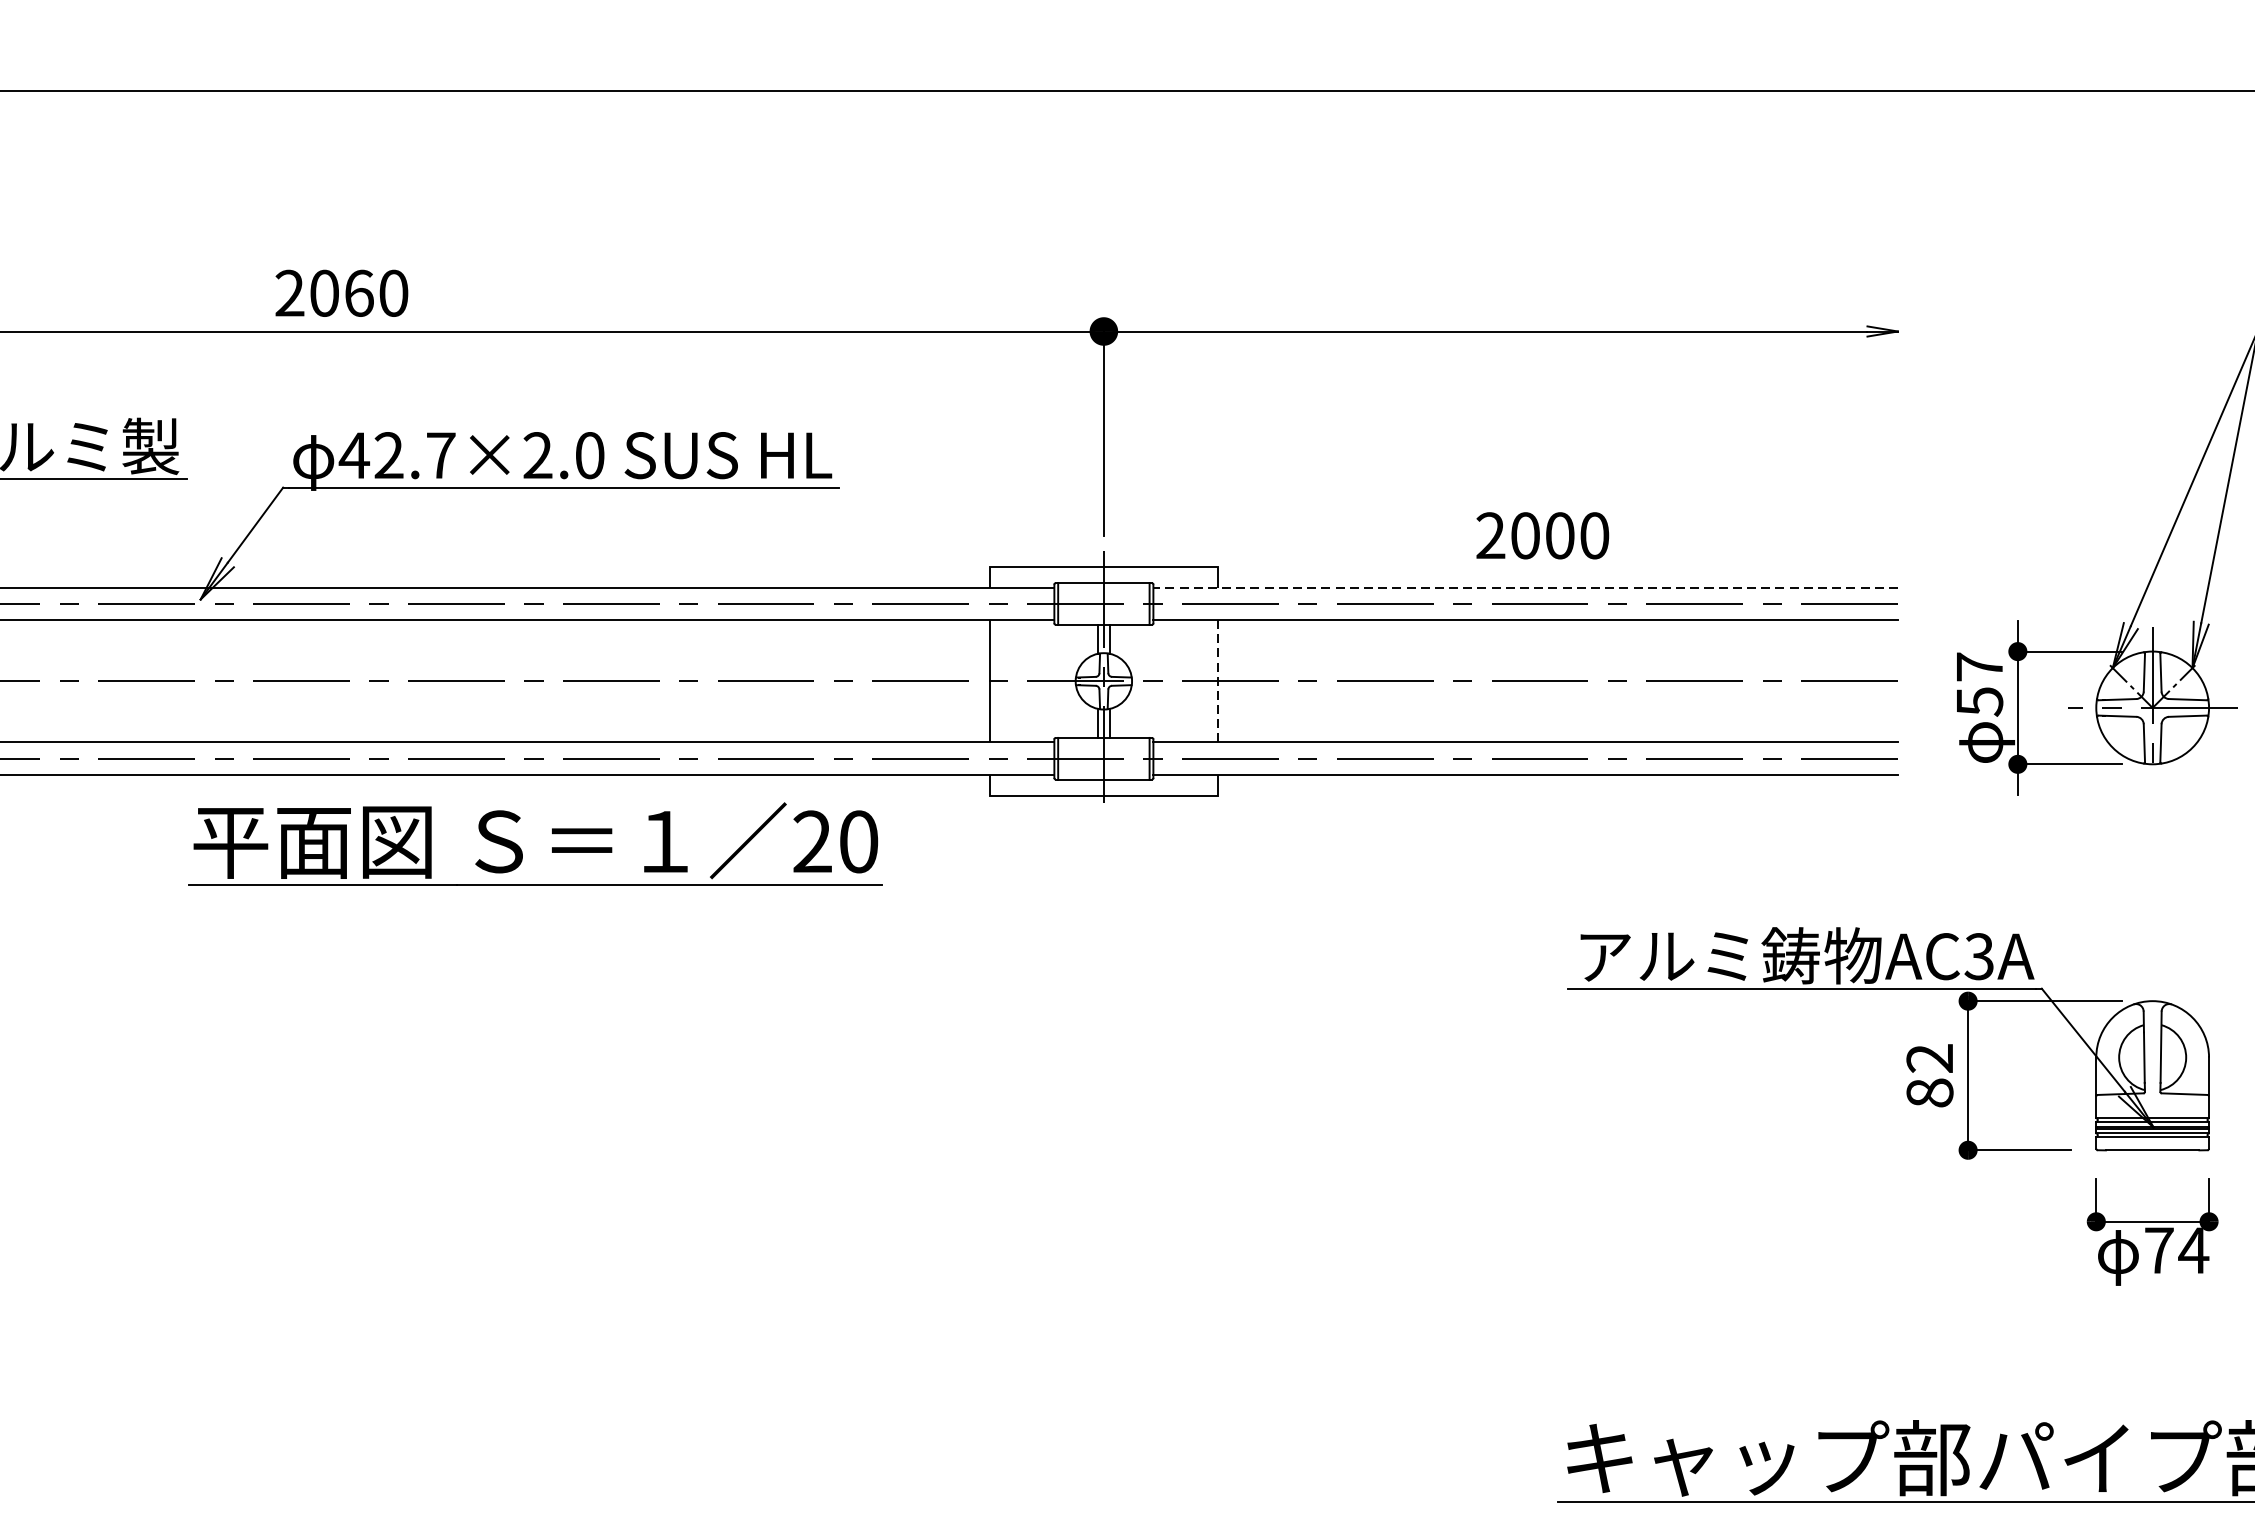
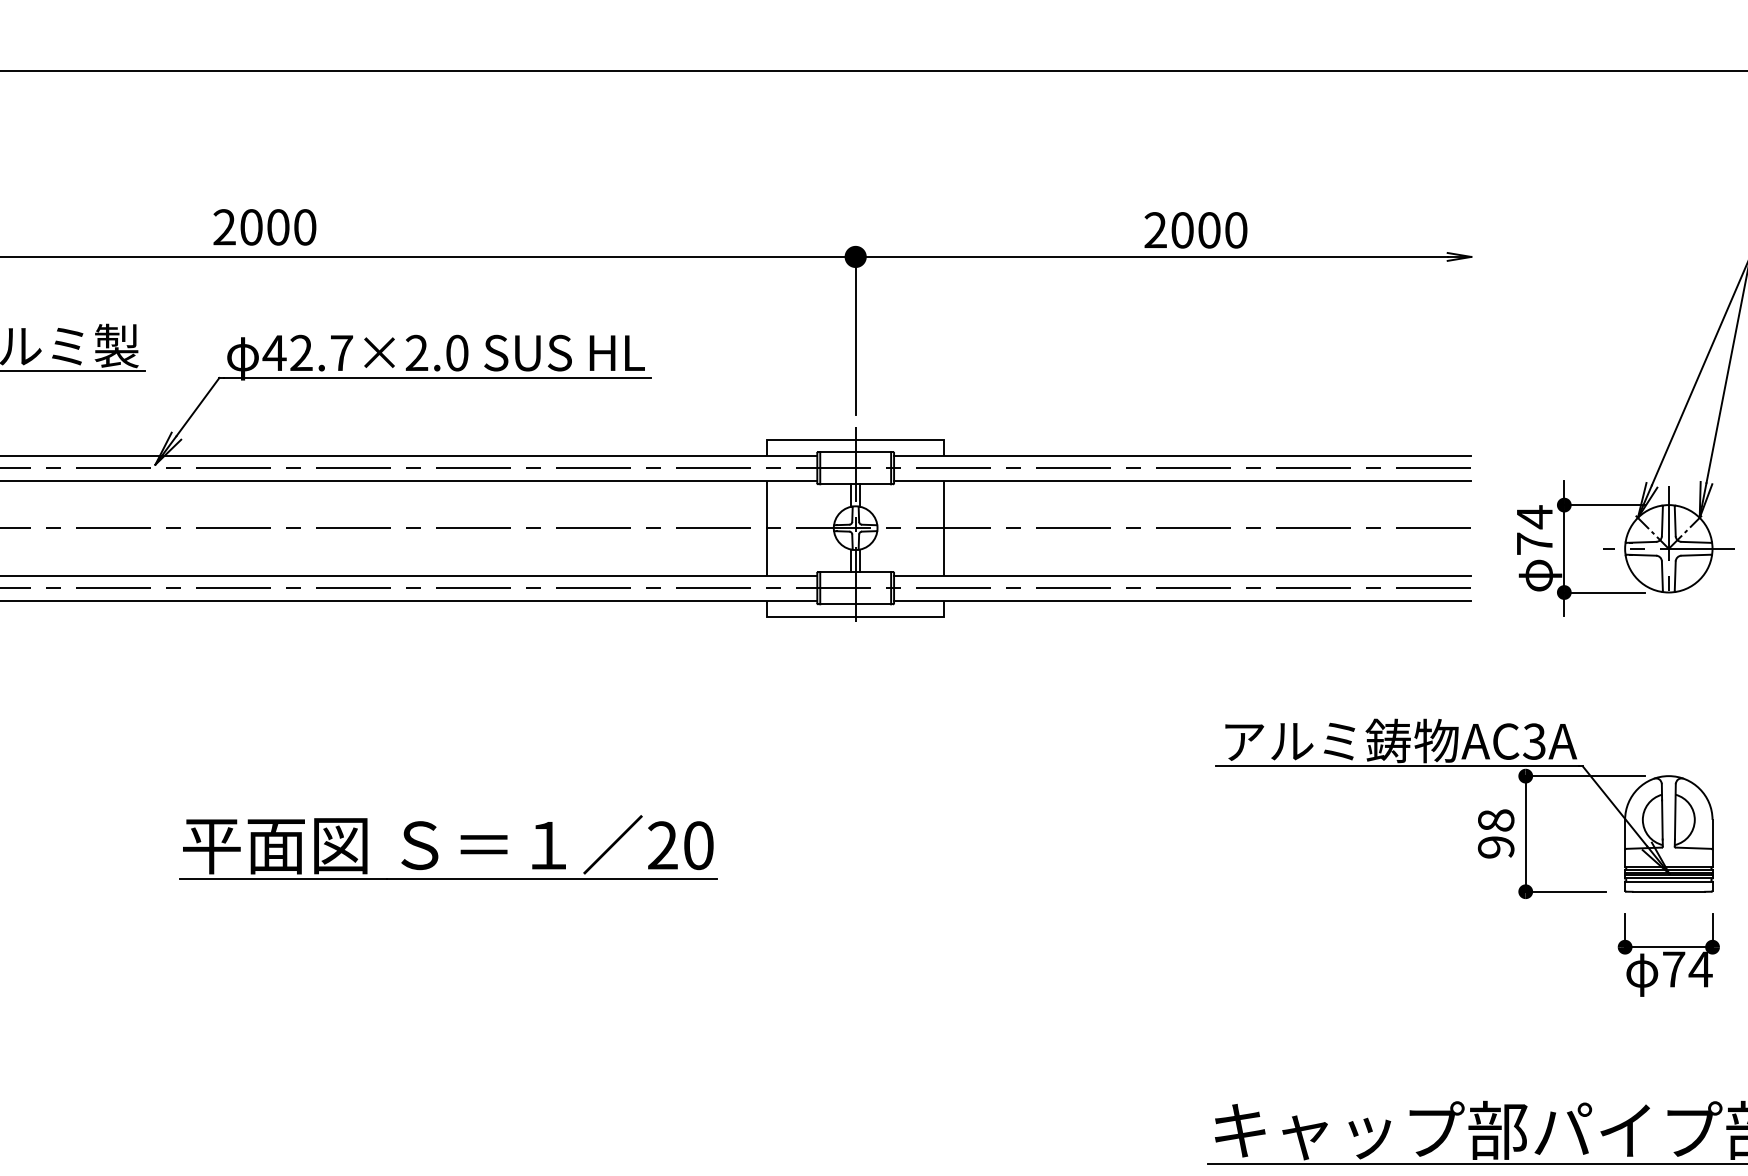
text: (359, 293) -> (278, 227), 2060 -> 2000
text: (1542, 536) -> (1195, 230), moved
line: (1525, 587) -> (1182, 455), dashed -> solid
line: (1218, 680) -> (944, 527), dashed -> solid
text: (1980, 684) -> (1535, 530), 57 -> 74
part: (521, 849) -> (437, 851), moved
text: (1929, 1075) -> (1495, 833), 82 -> 98

